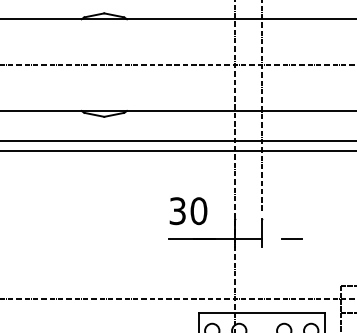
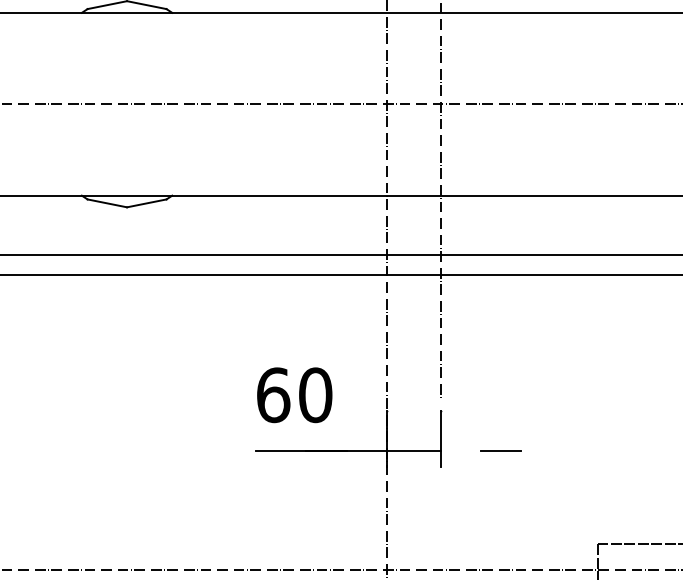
text: (177, 211) -> (272, 395), 30 -> 60

